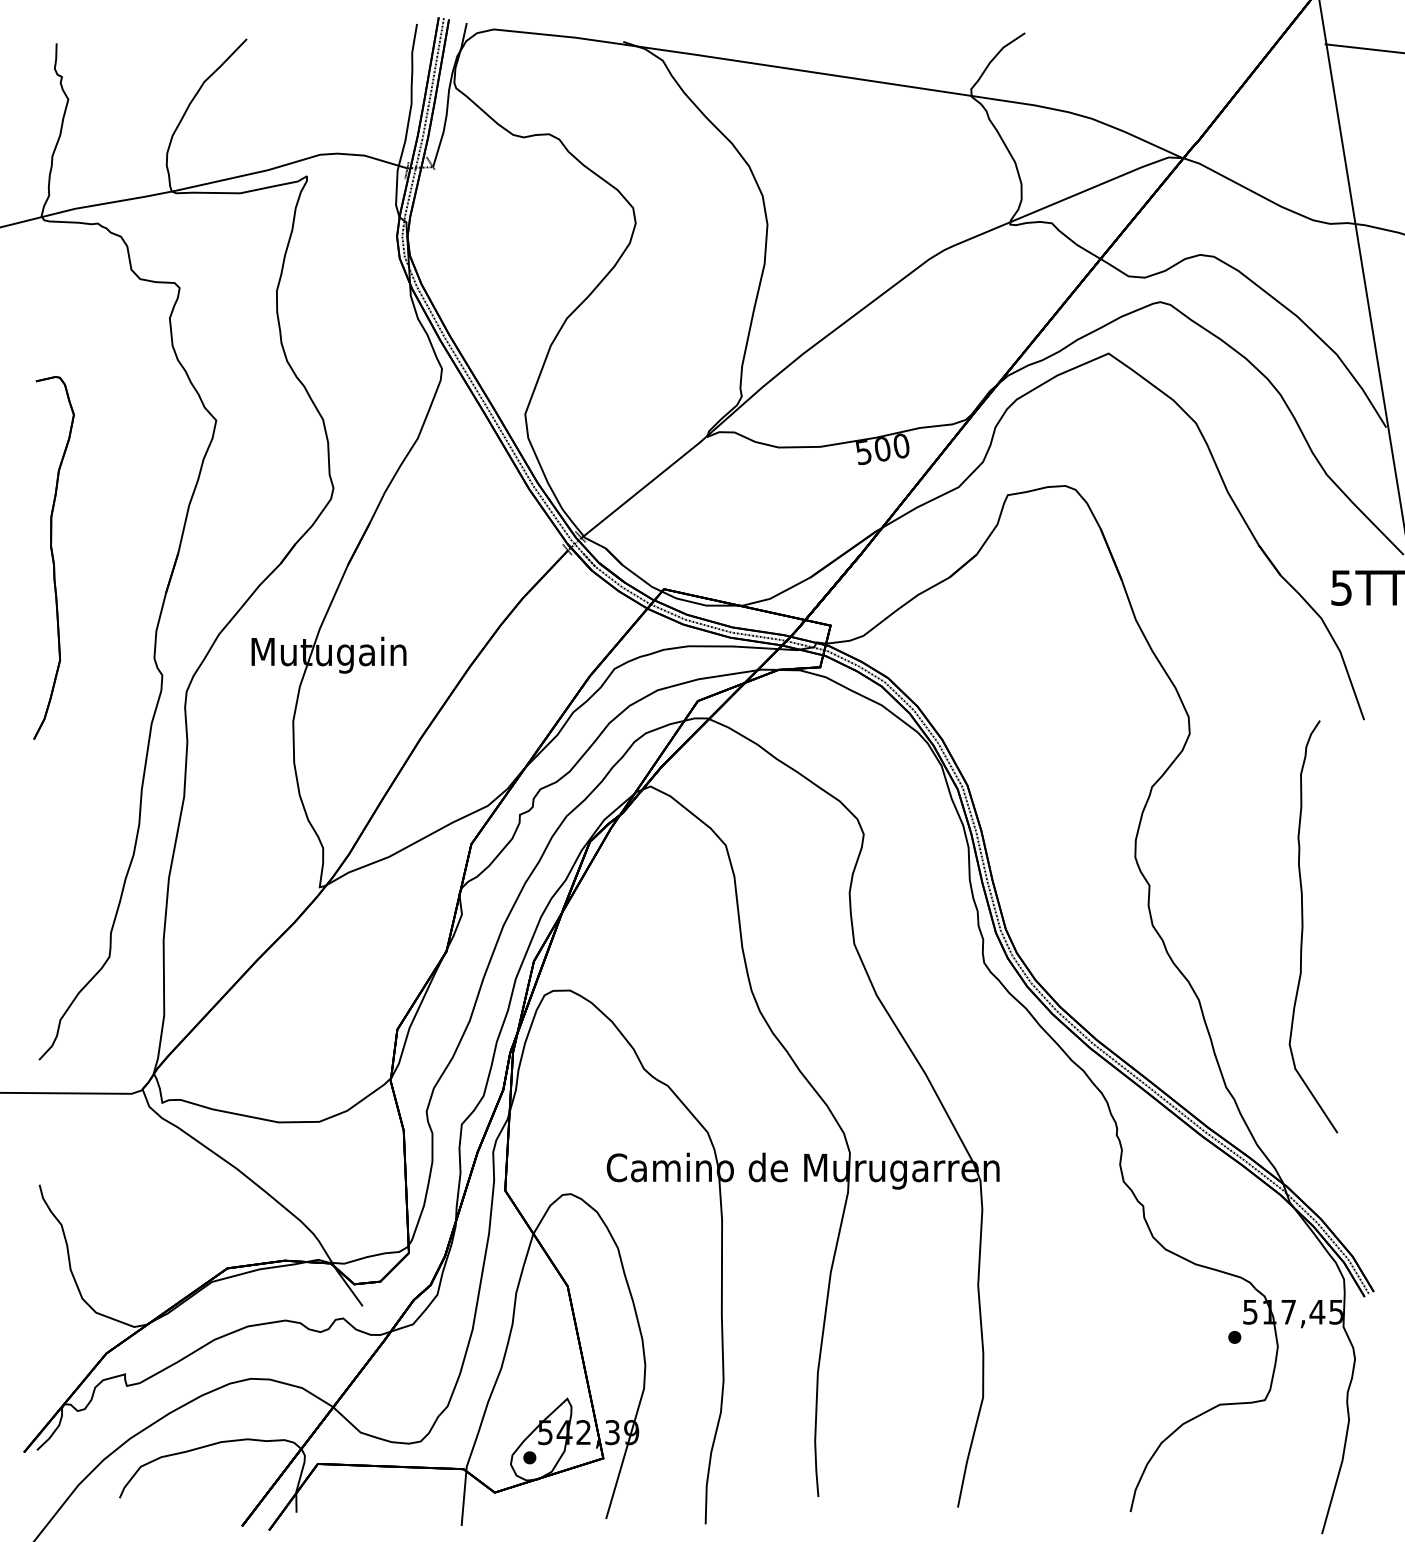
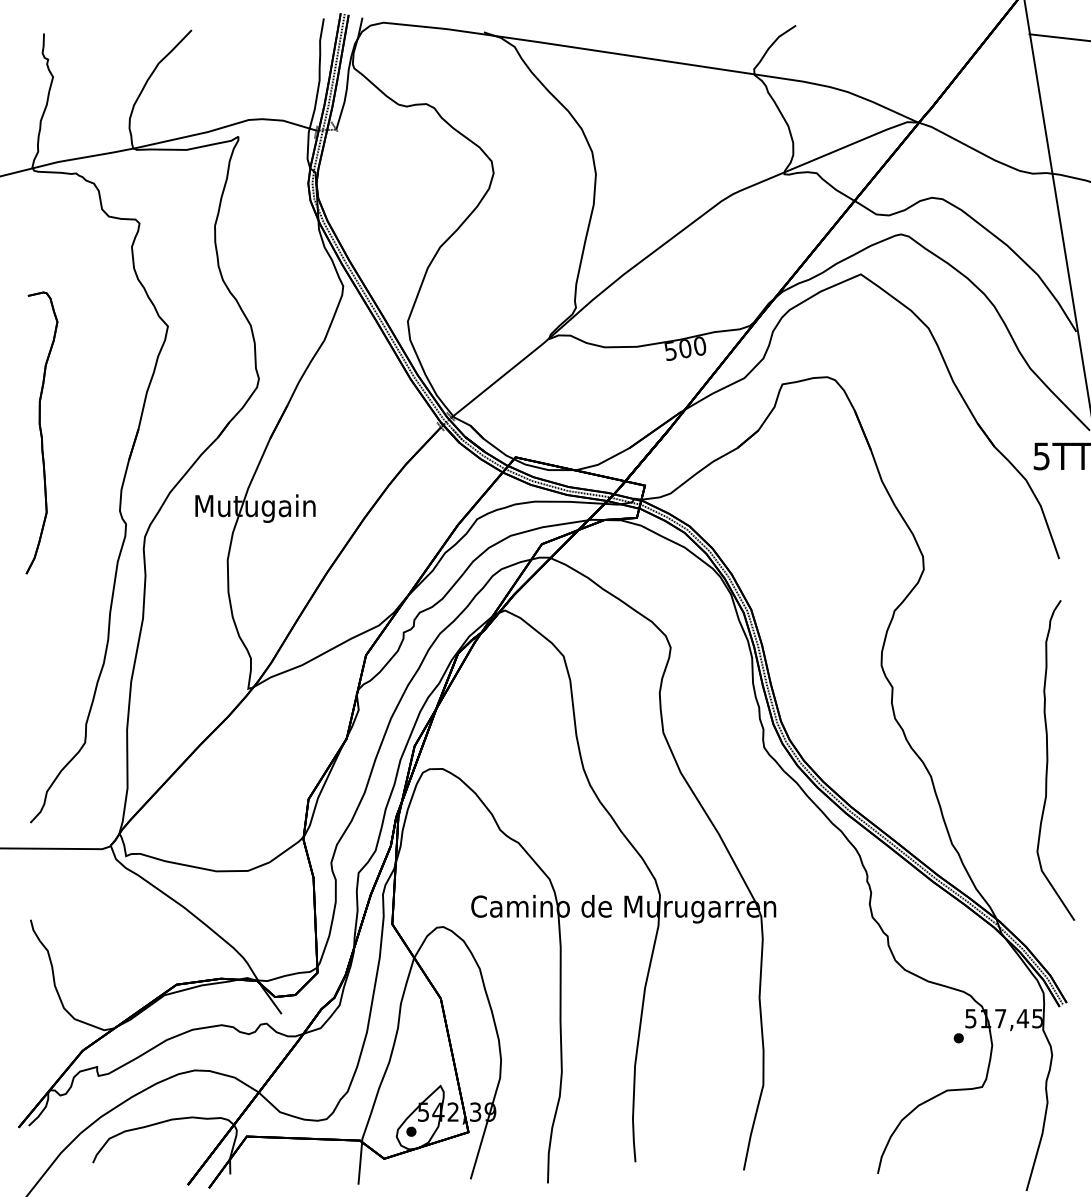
curve: (1303, 926) -> (1048, 760), moved

